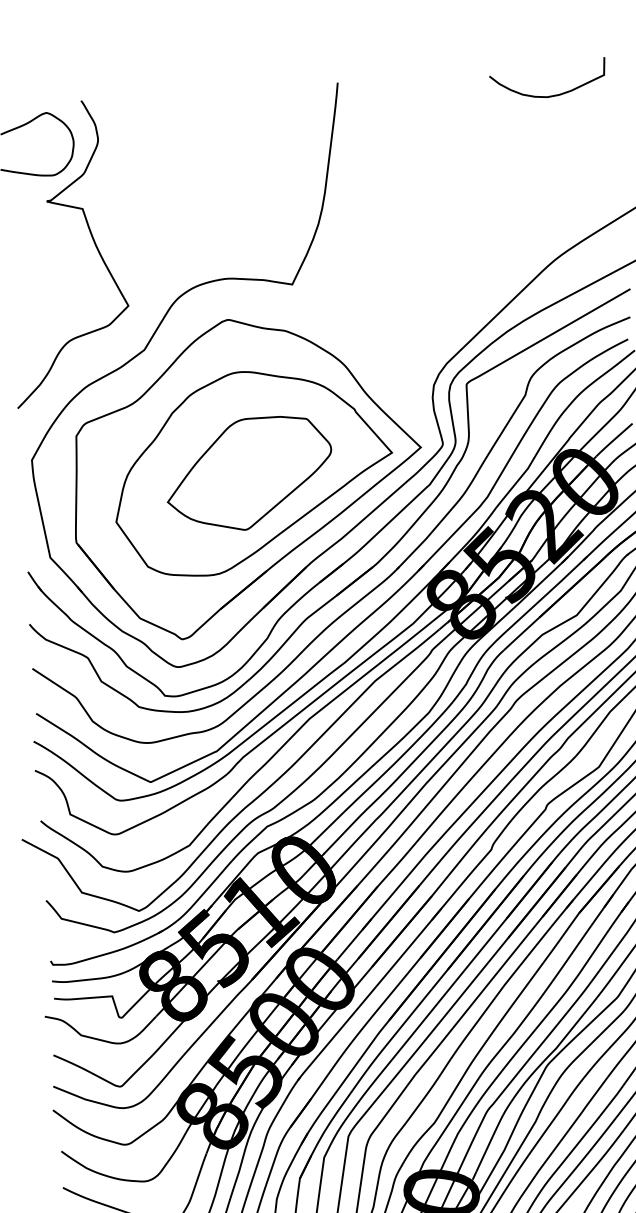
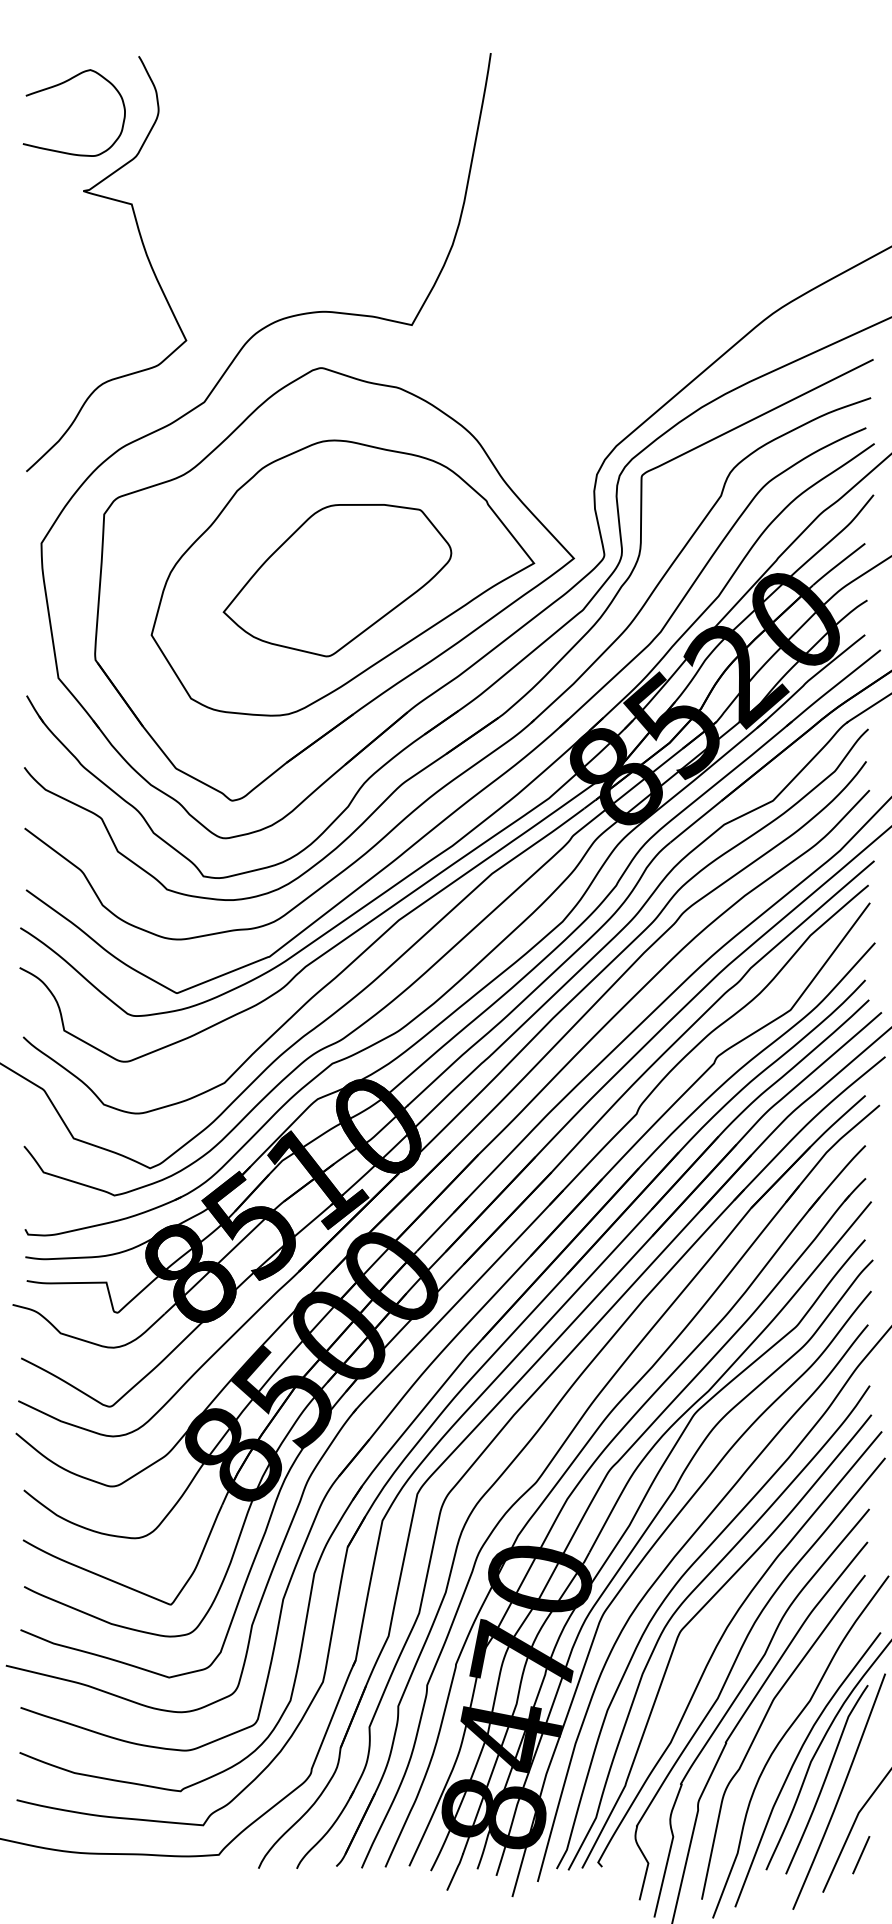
curve: (551, 95) -> (781, 88), removed

